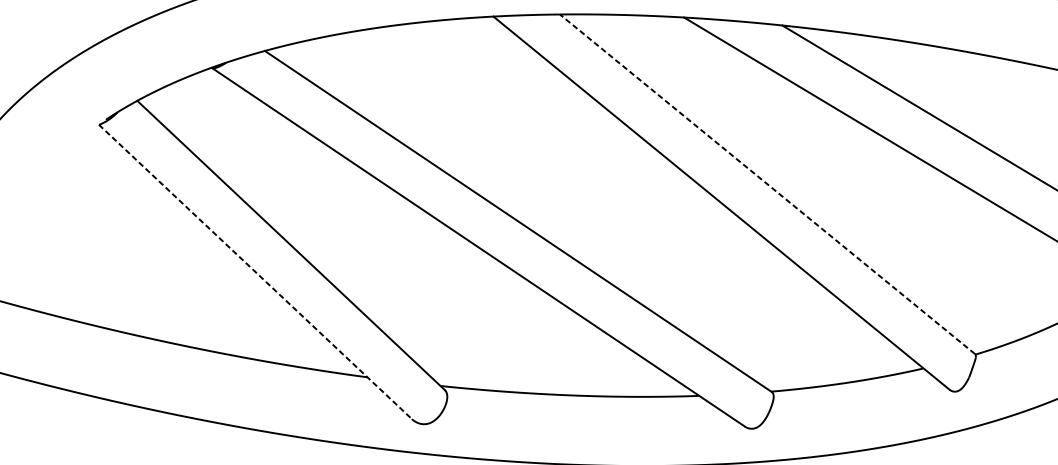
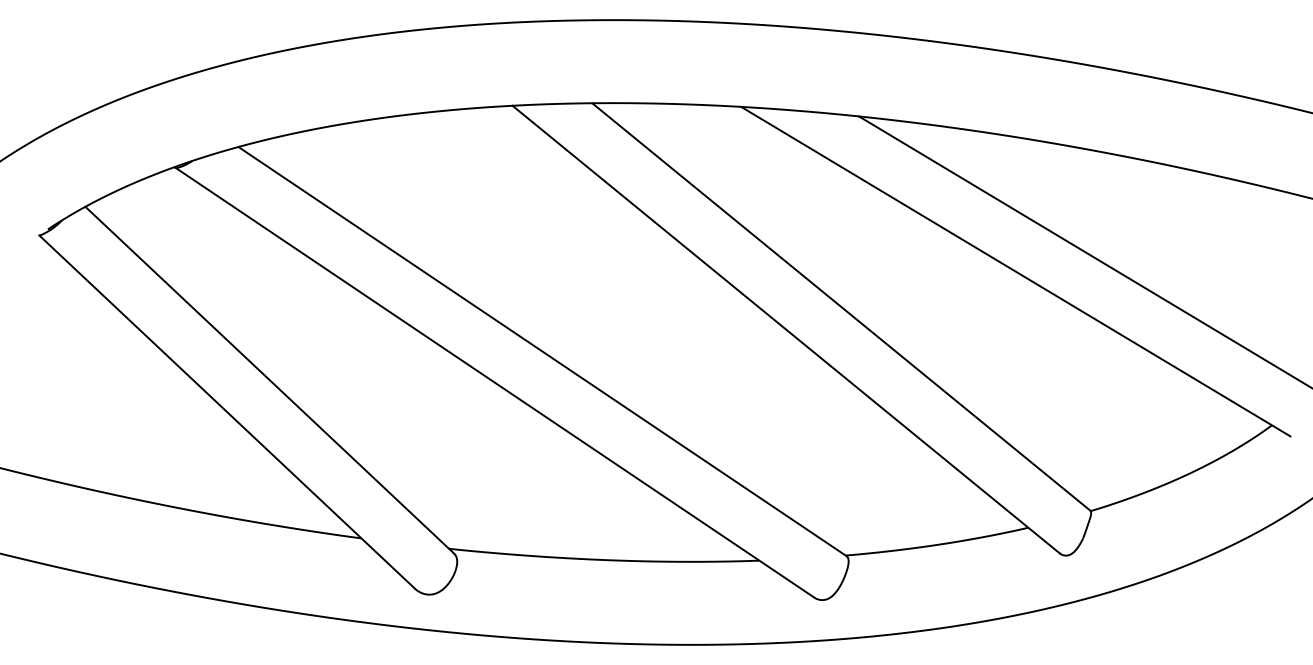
line: (766, 183) -> (840, 306), dashed -> solid
line: (255, 271) -> (227, 411), dashed -> solid

